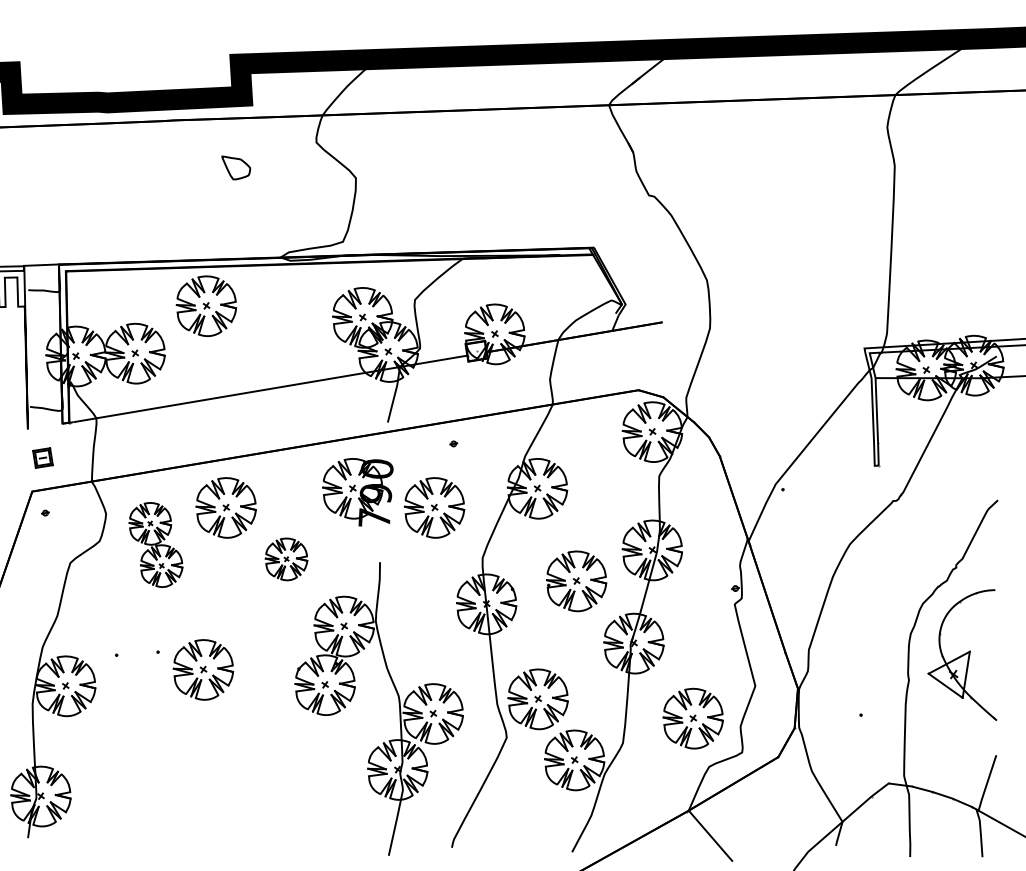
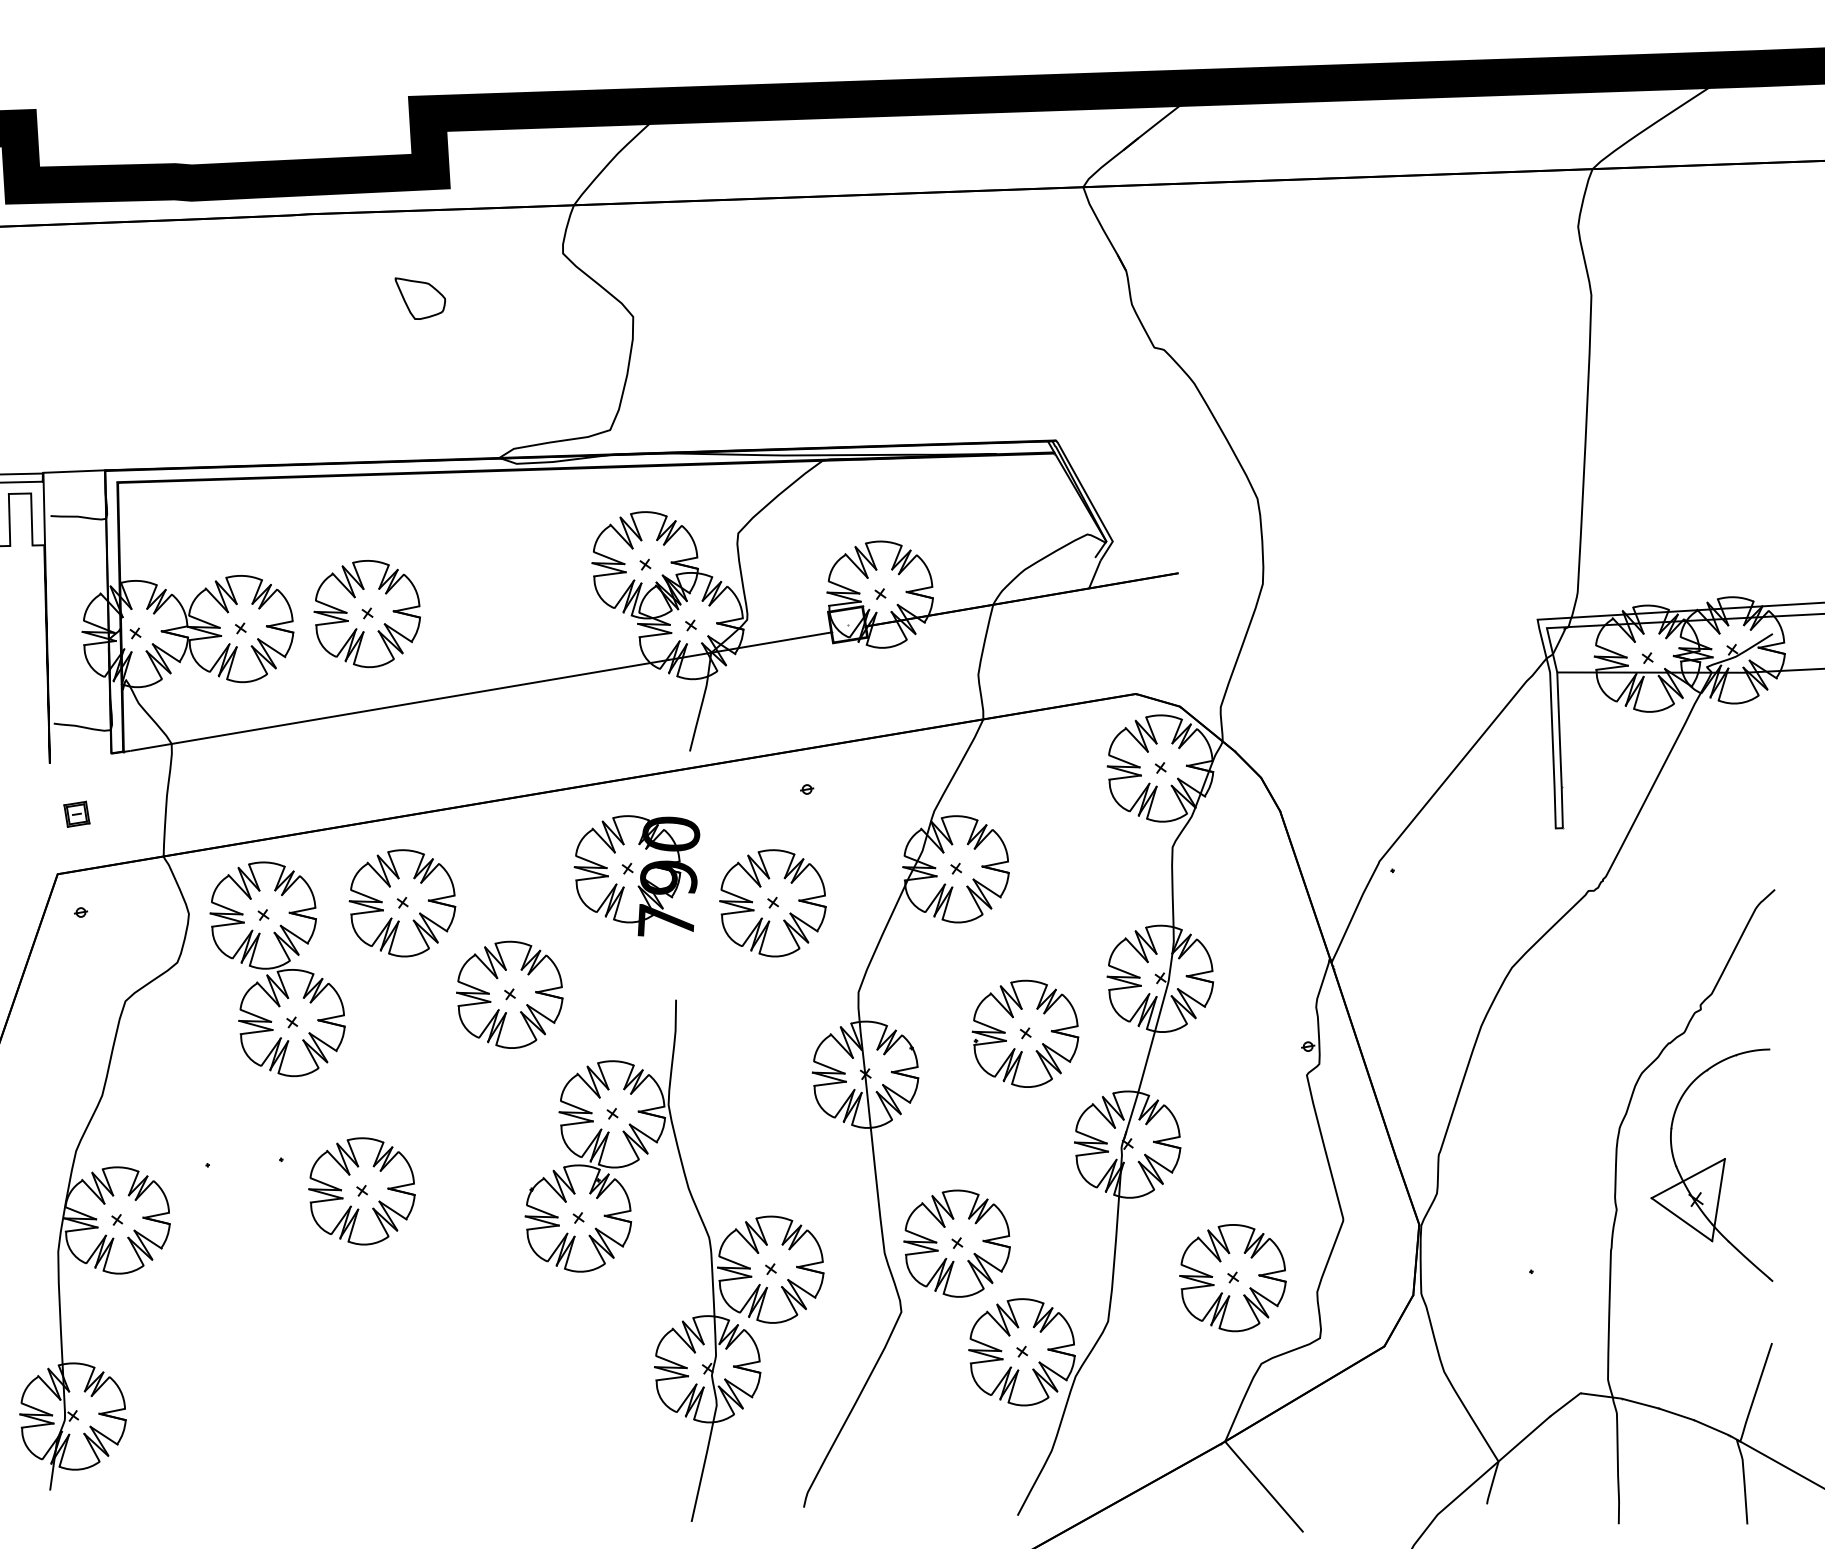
part: (206, 305) -> (367, 612), moved
part: (43, 457) -> (77, 813), size x0.71
part: (155, 544) -> (276, 968), size x1.43
part: (286, 559) -> (509, 995), size x1.43

